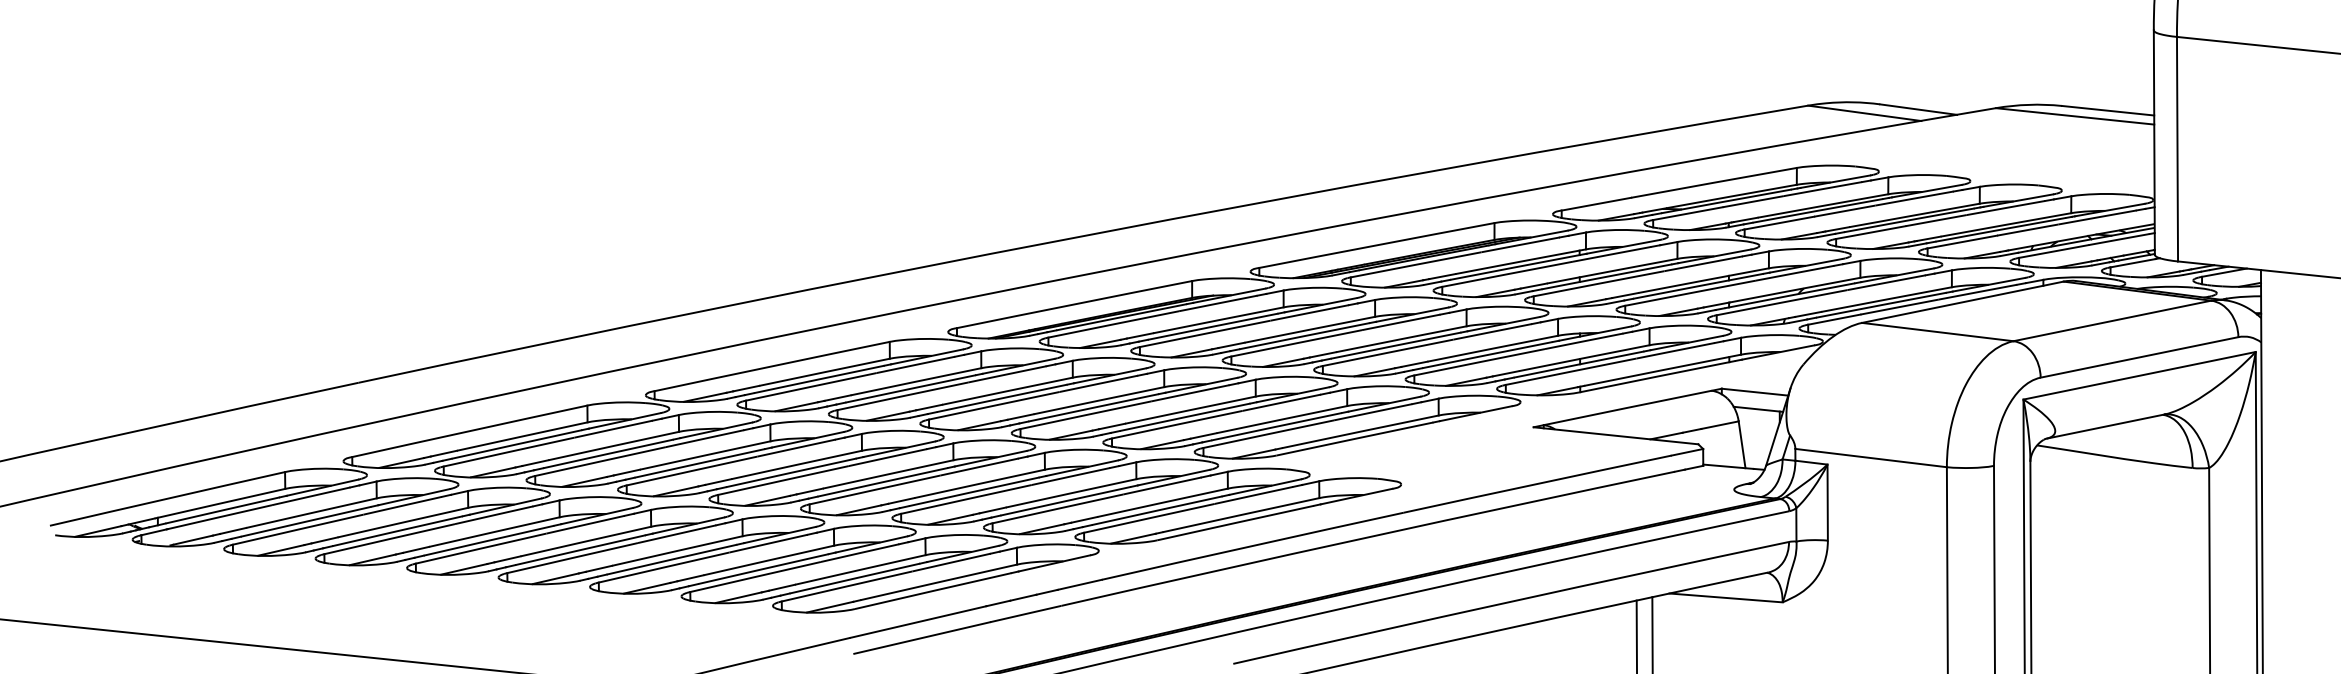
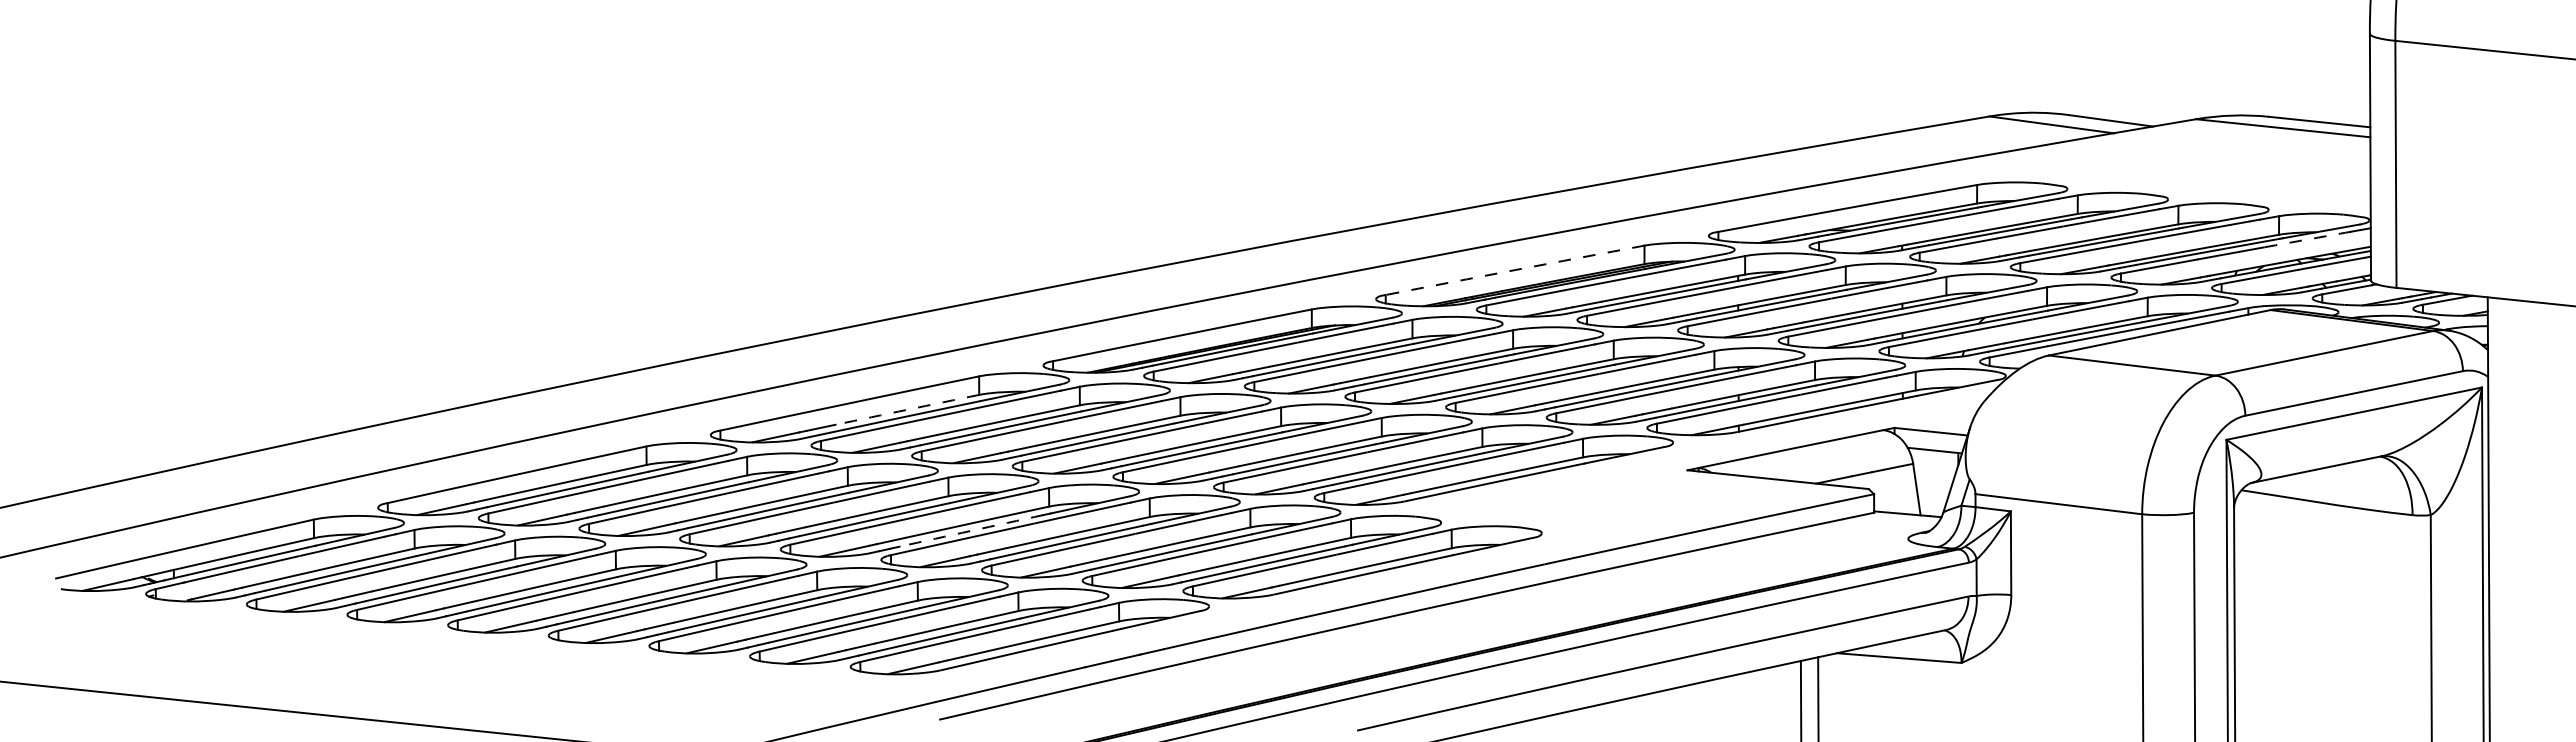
arc: (2097, 217) -> (2307, 239), solid -> dashed
arc: (1377, 245) -> (1515, 270), solid -> dashed
arc: (824, 371) -> (907, 409), solid -> dashed
arc: (882, 481) -> (971, 530), solid -> dashed

